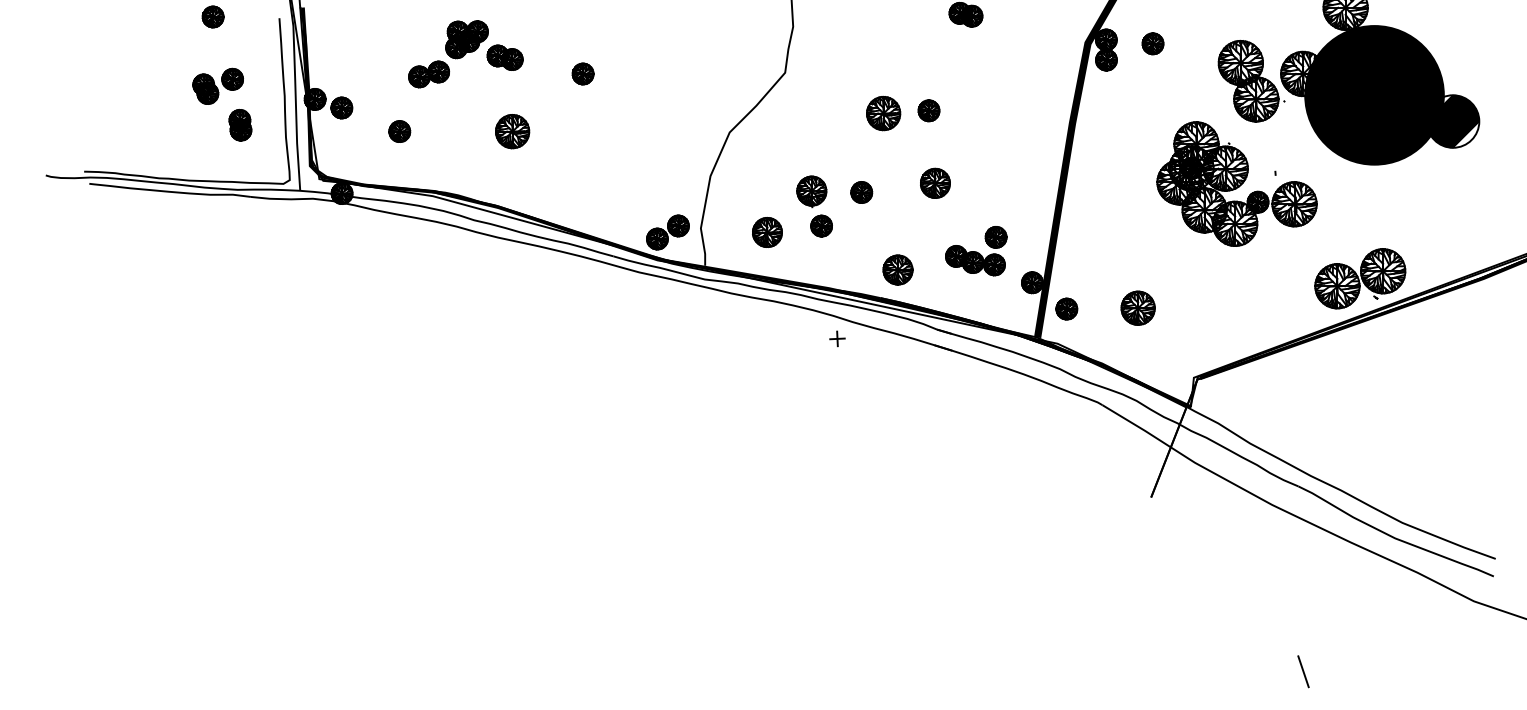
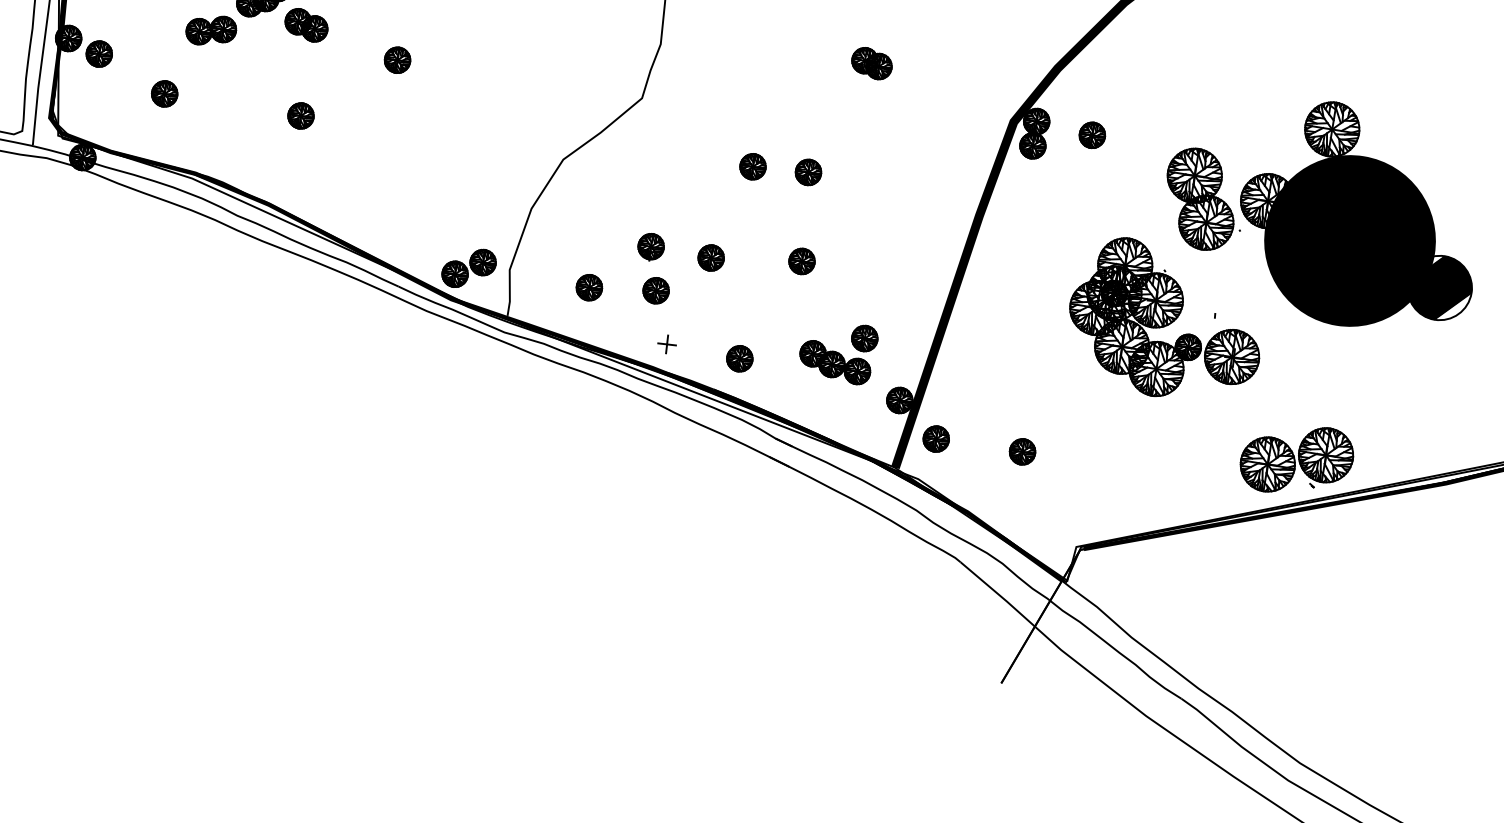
part: (883, 113) -> (752, 166), size x0.62
part: (512, 131) -> (300, 115), size x0.62
part: (935, 183) -> (802, 261), size x0.71
part: (811, 191) -> (650, 246), size x0.71
part: (767, 231) -> (589, 286), size x0.71
part: (897, 269) -> (739, 358), size x0.71
part: (1137, 307) -> (1021, 450), size x0.62
part: (837, 338) -> (667, 343), moved

